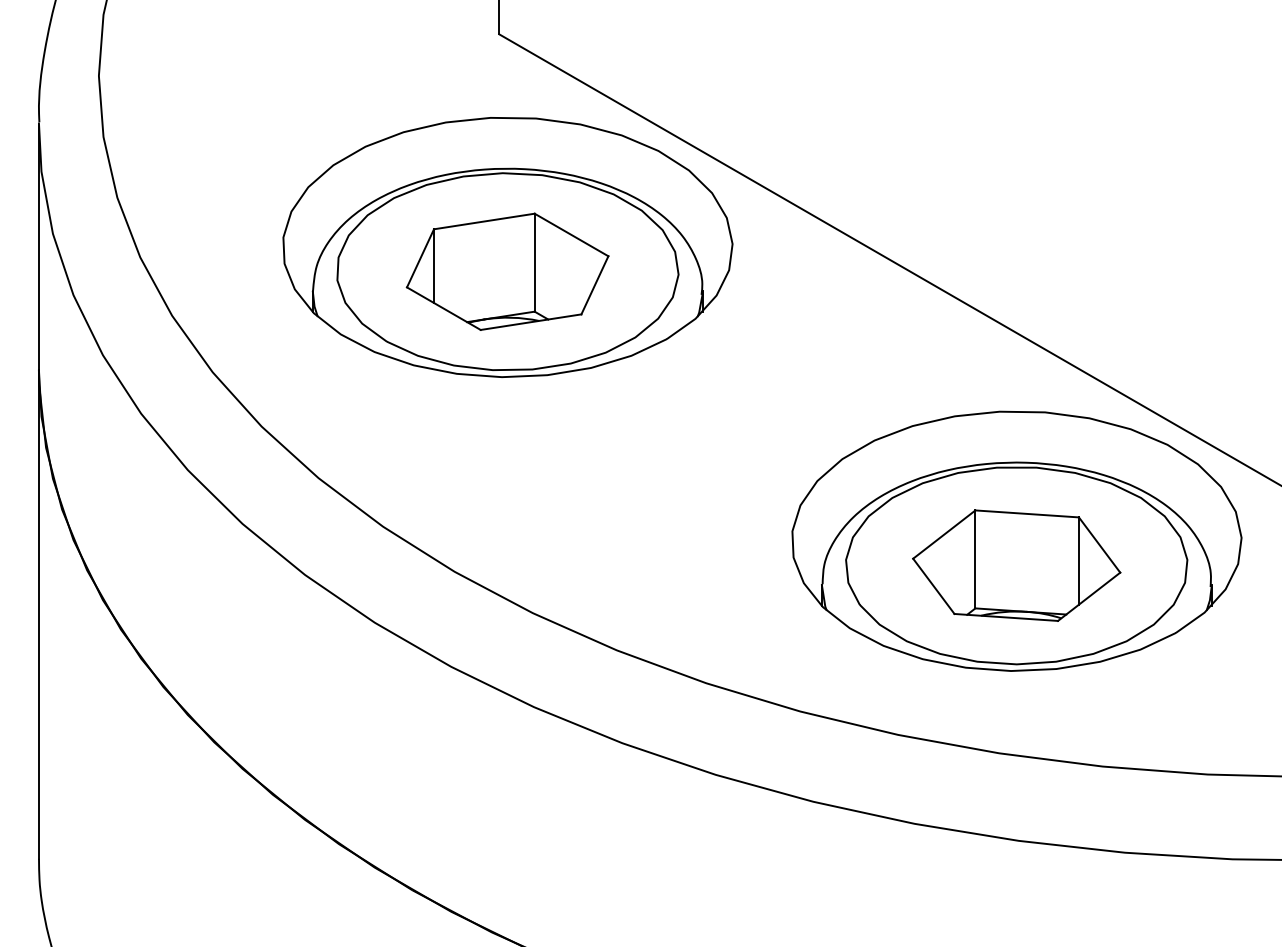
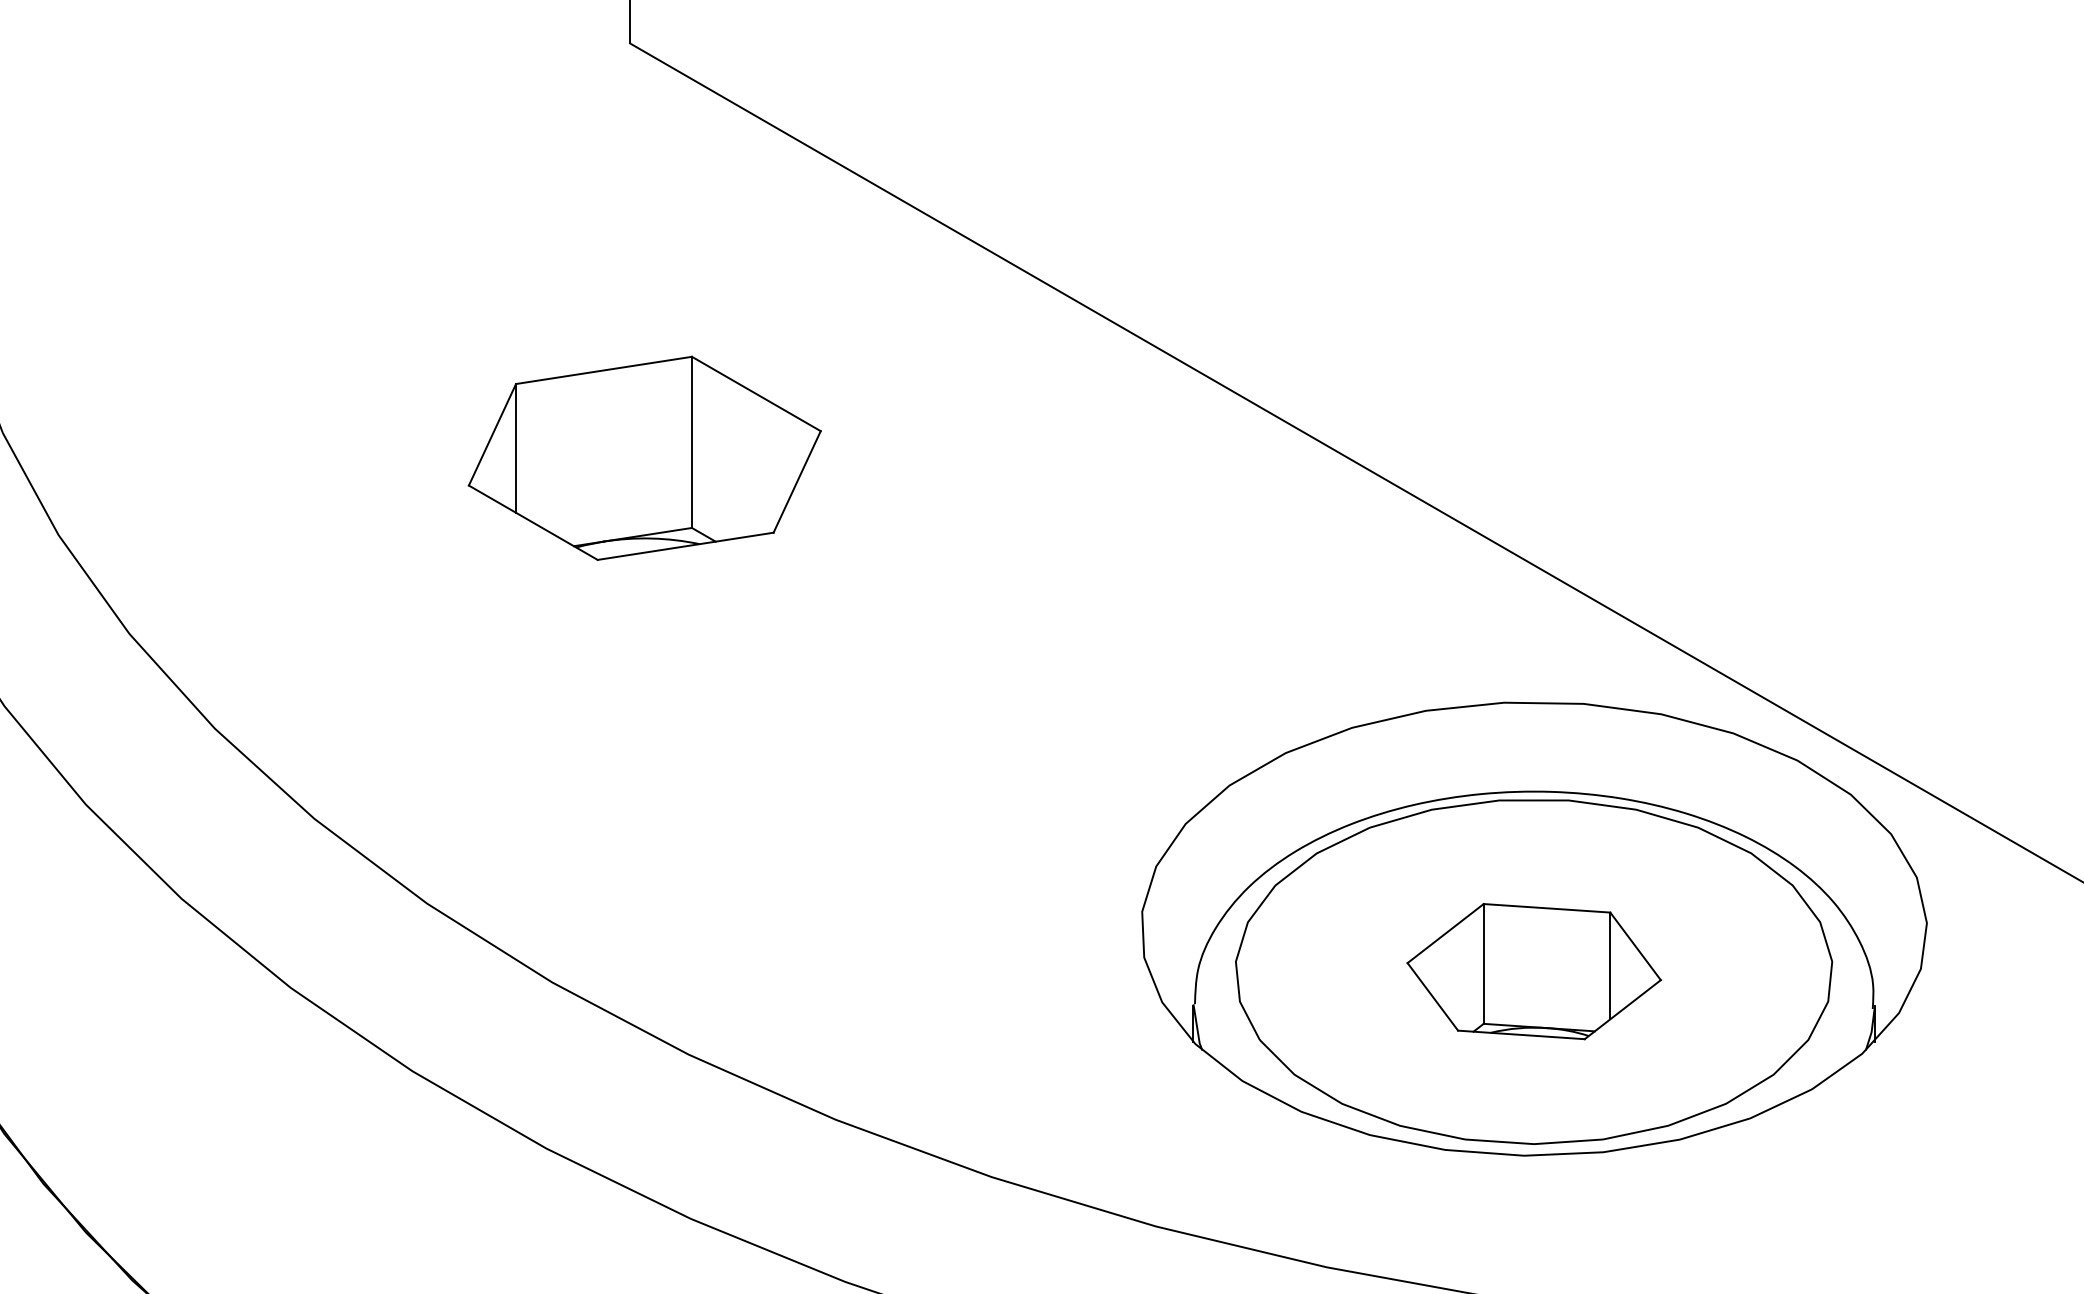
part: (507, 247) -> (644, 415), removed
part: (1016, 565) -> (1533, 971), size x0.7

